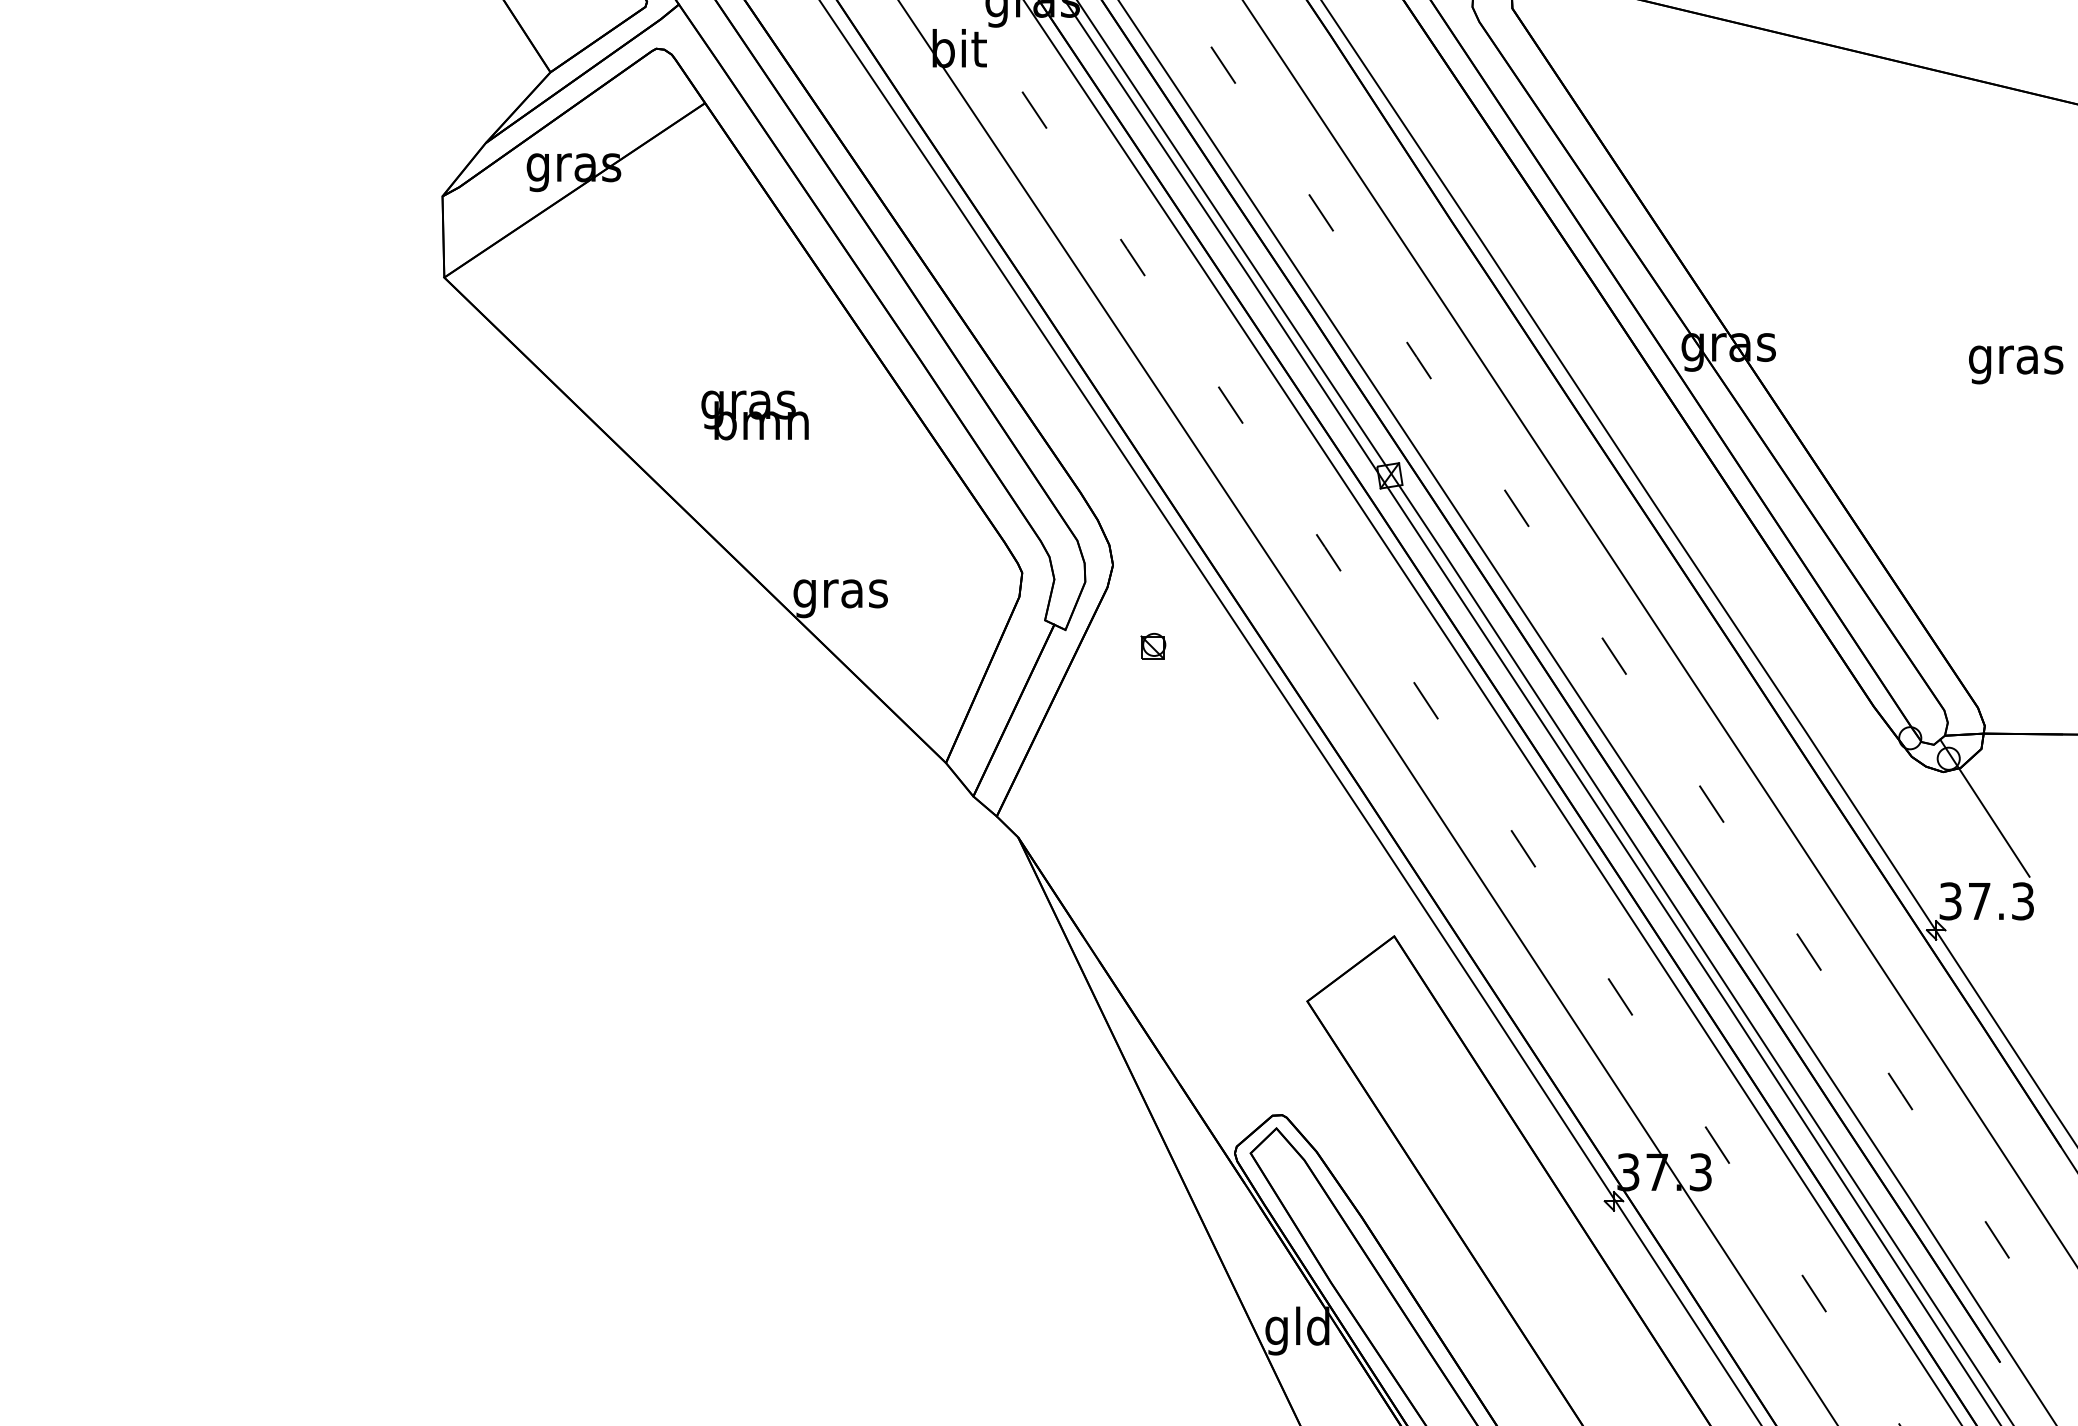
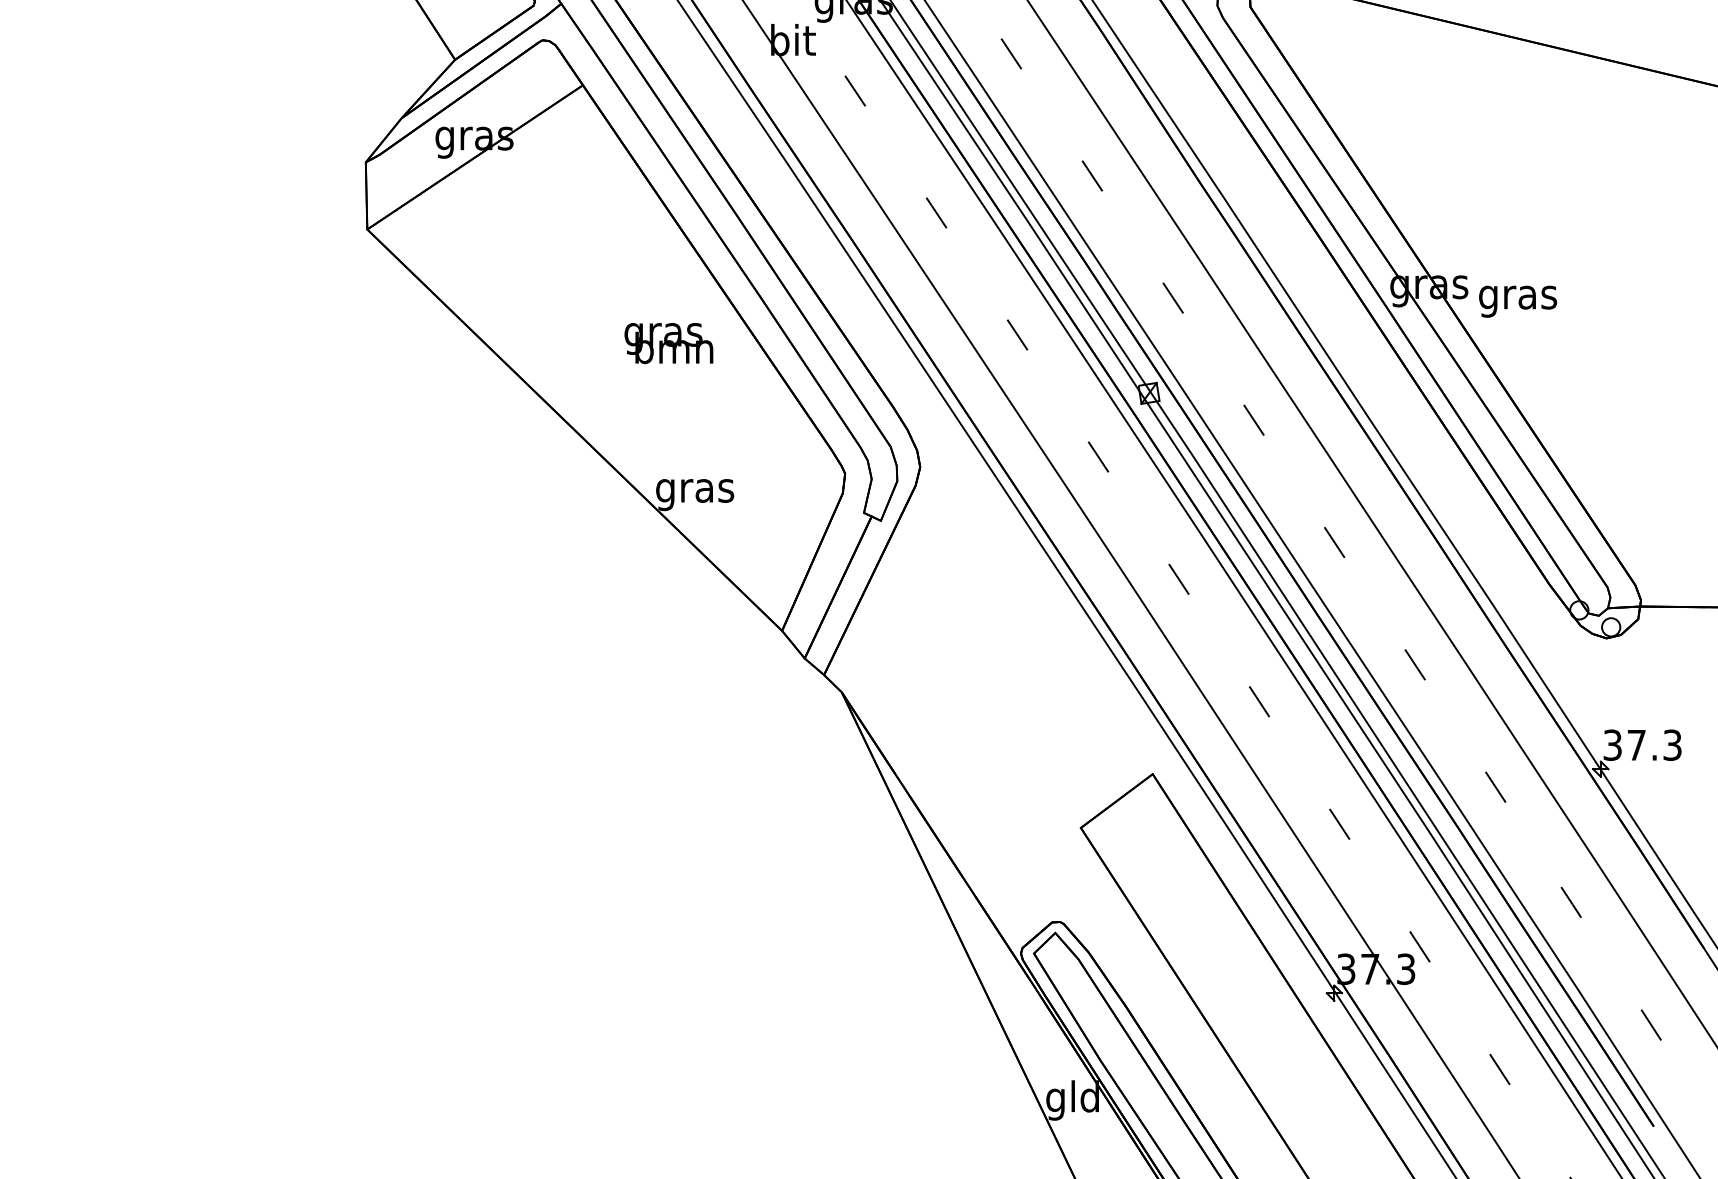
text: (2016, 364) -> (1518, 301), moved
text: (754, 415) -> (668, 343), moved
part: (1153, 646) -> (953, 534), removed
line: (1984, 807) -> (1640, 667), removed

